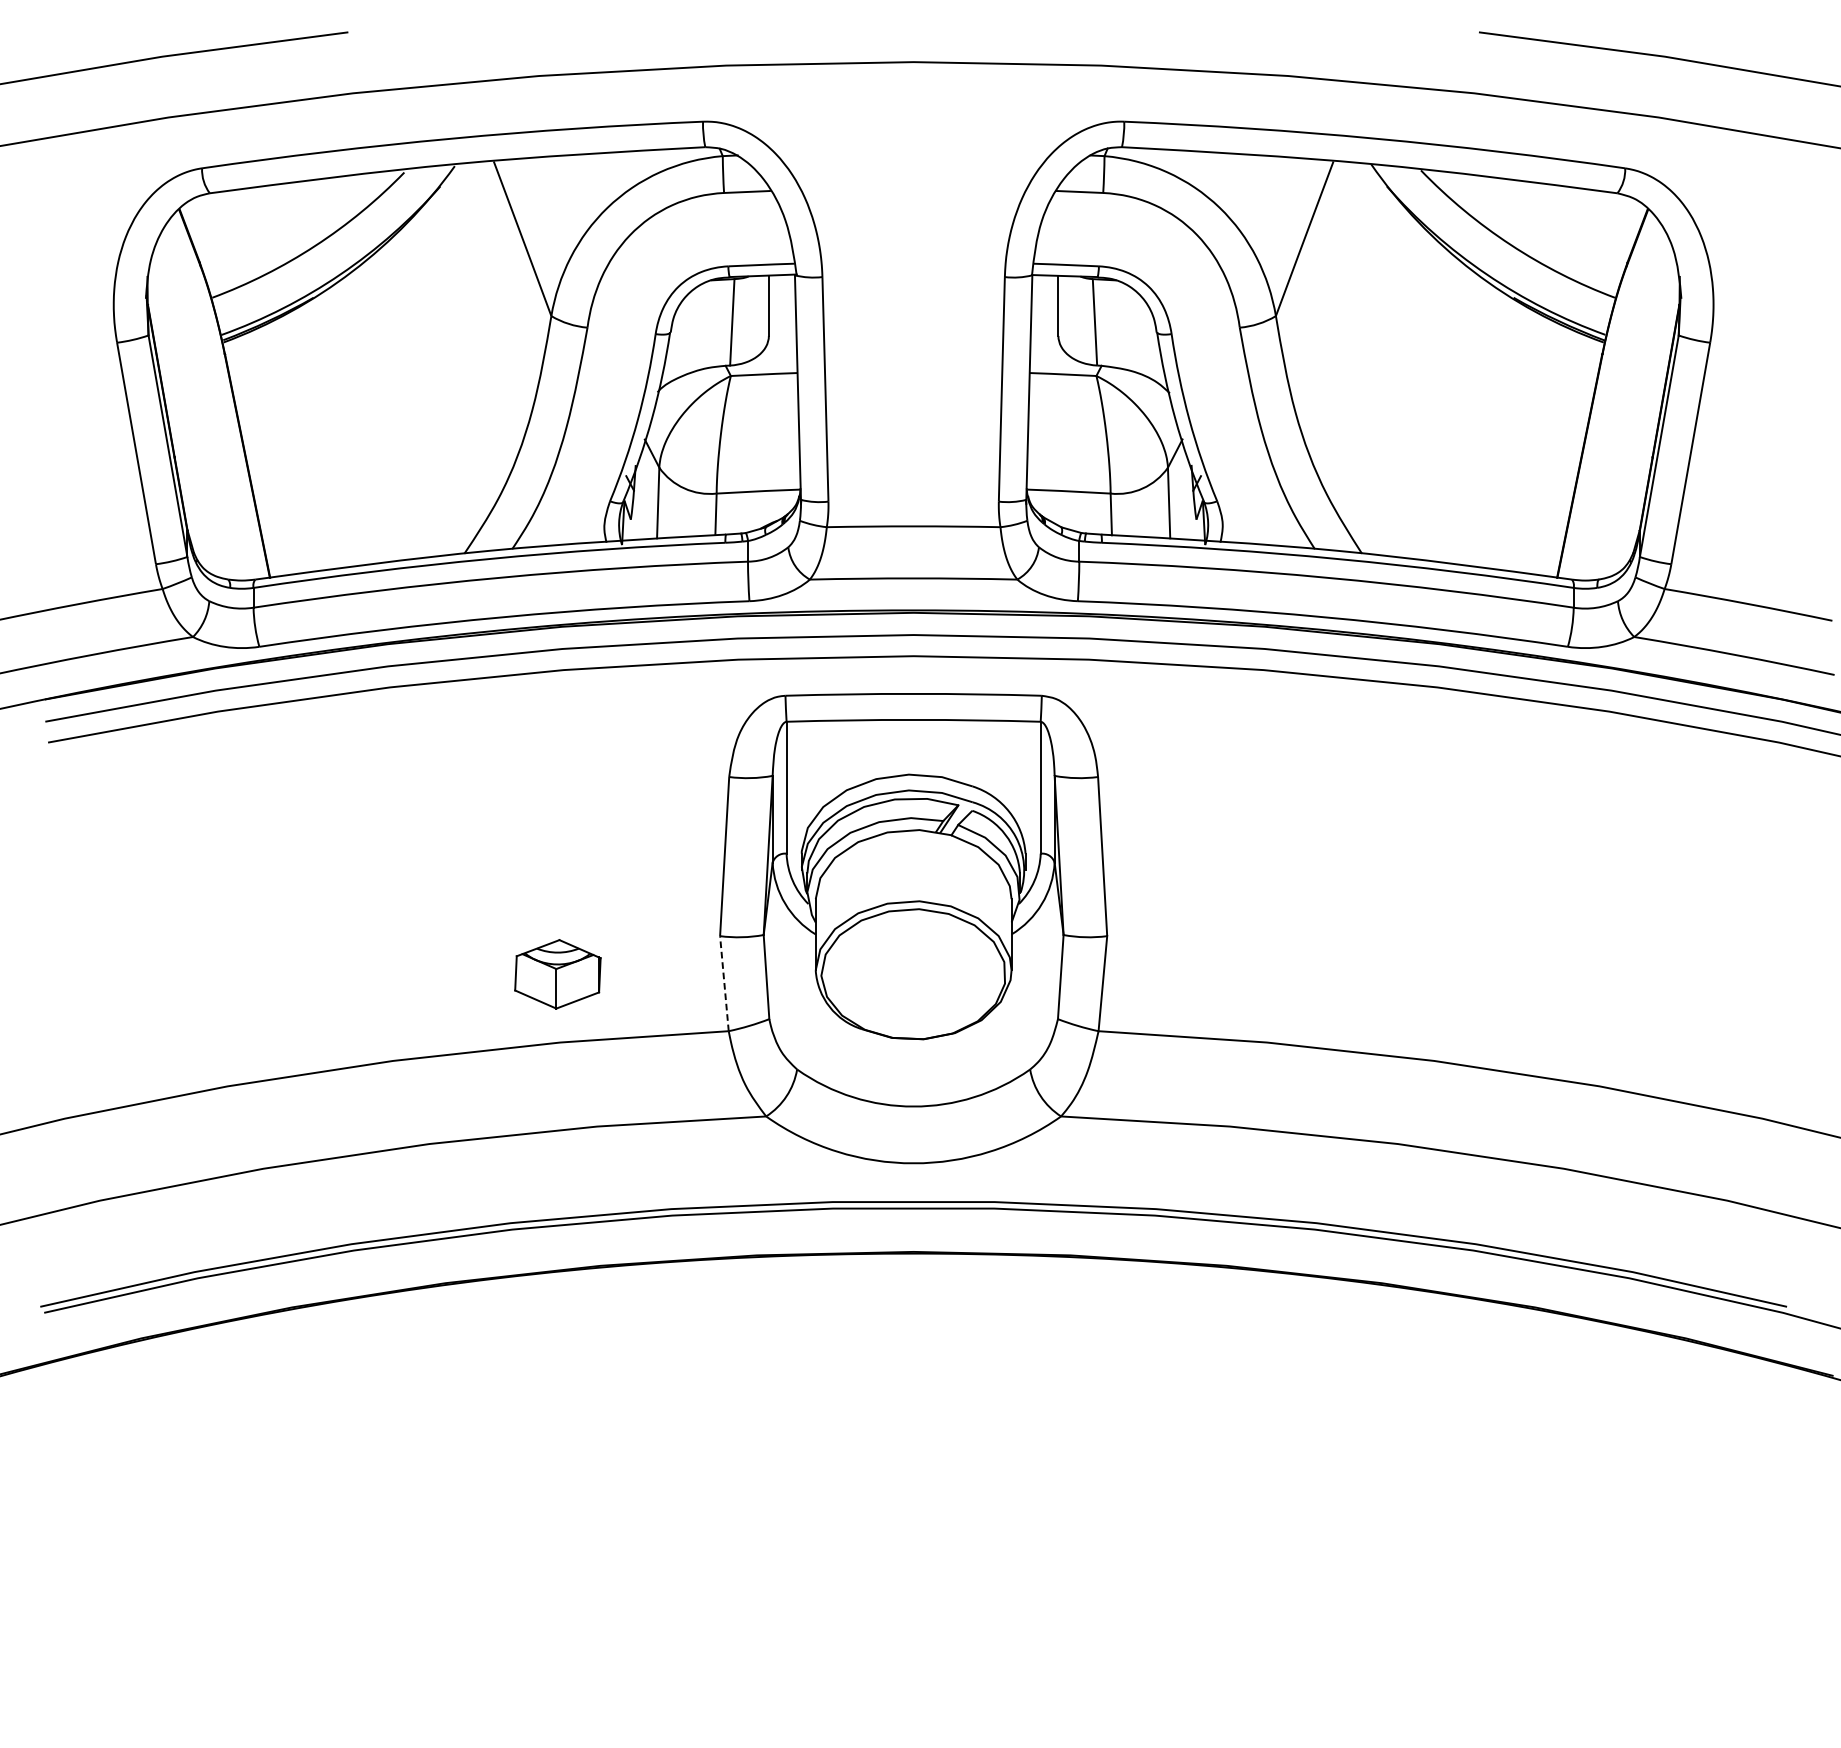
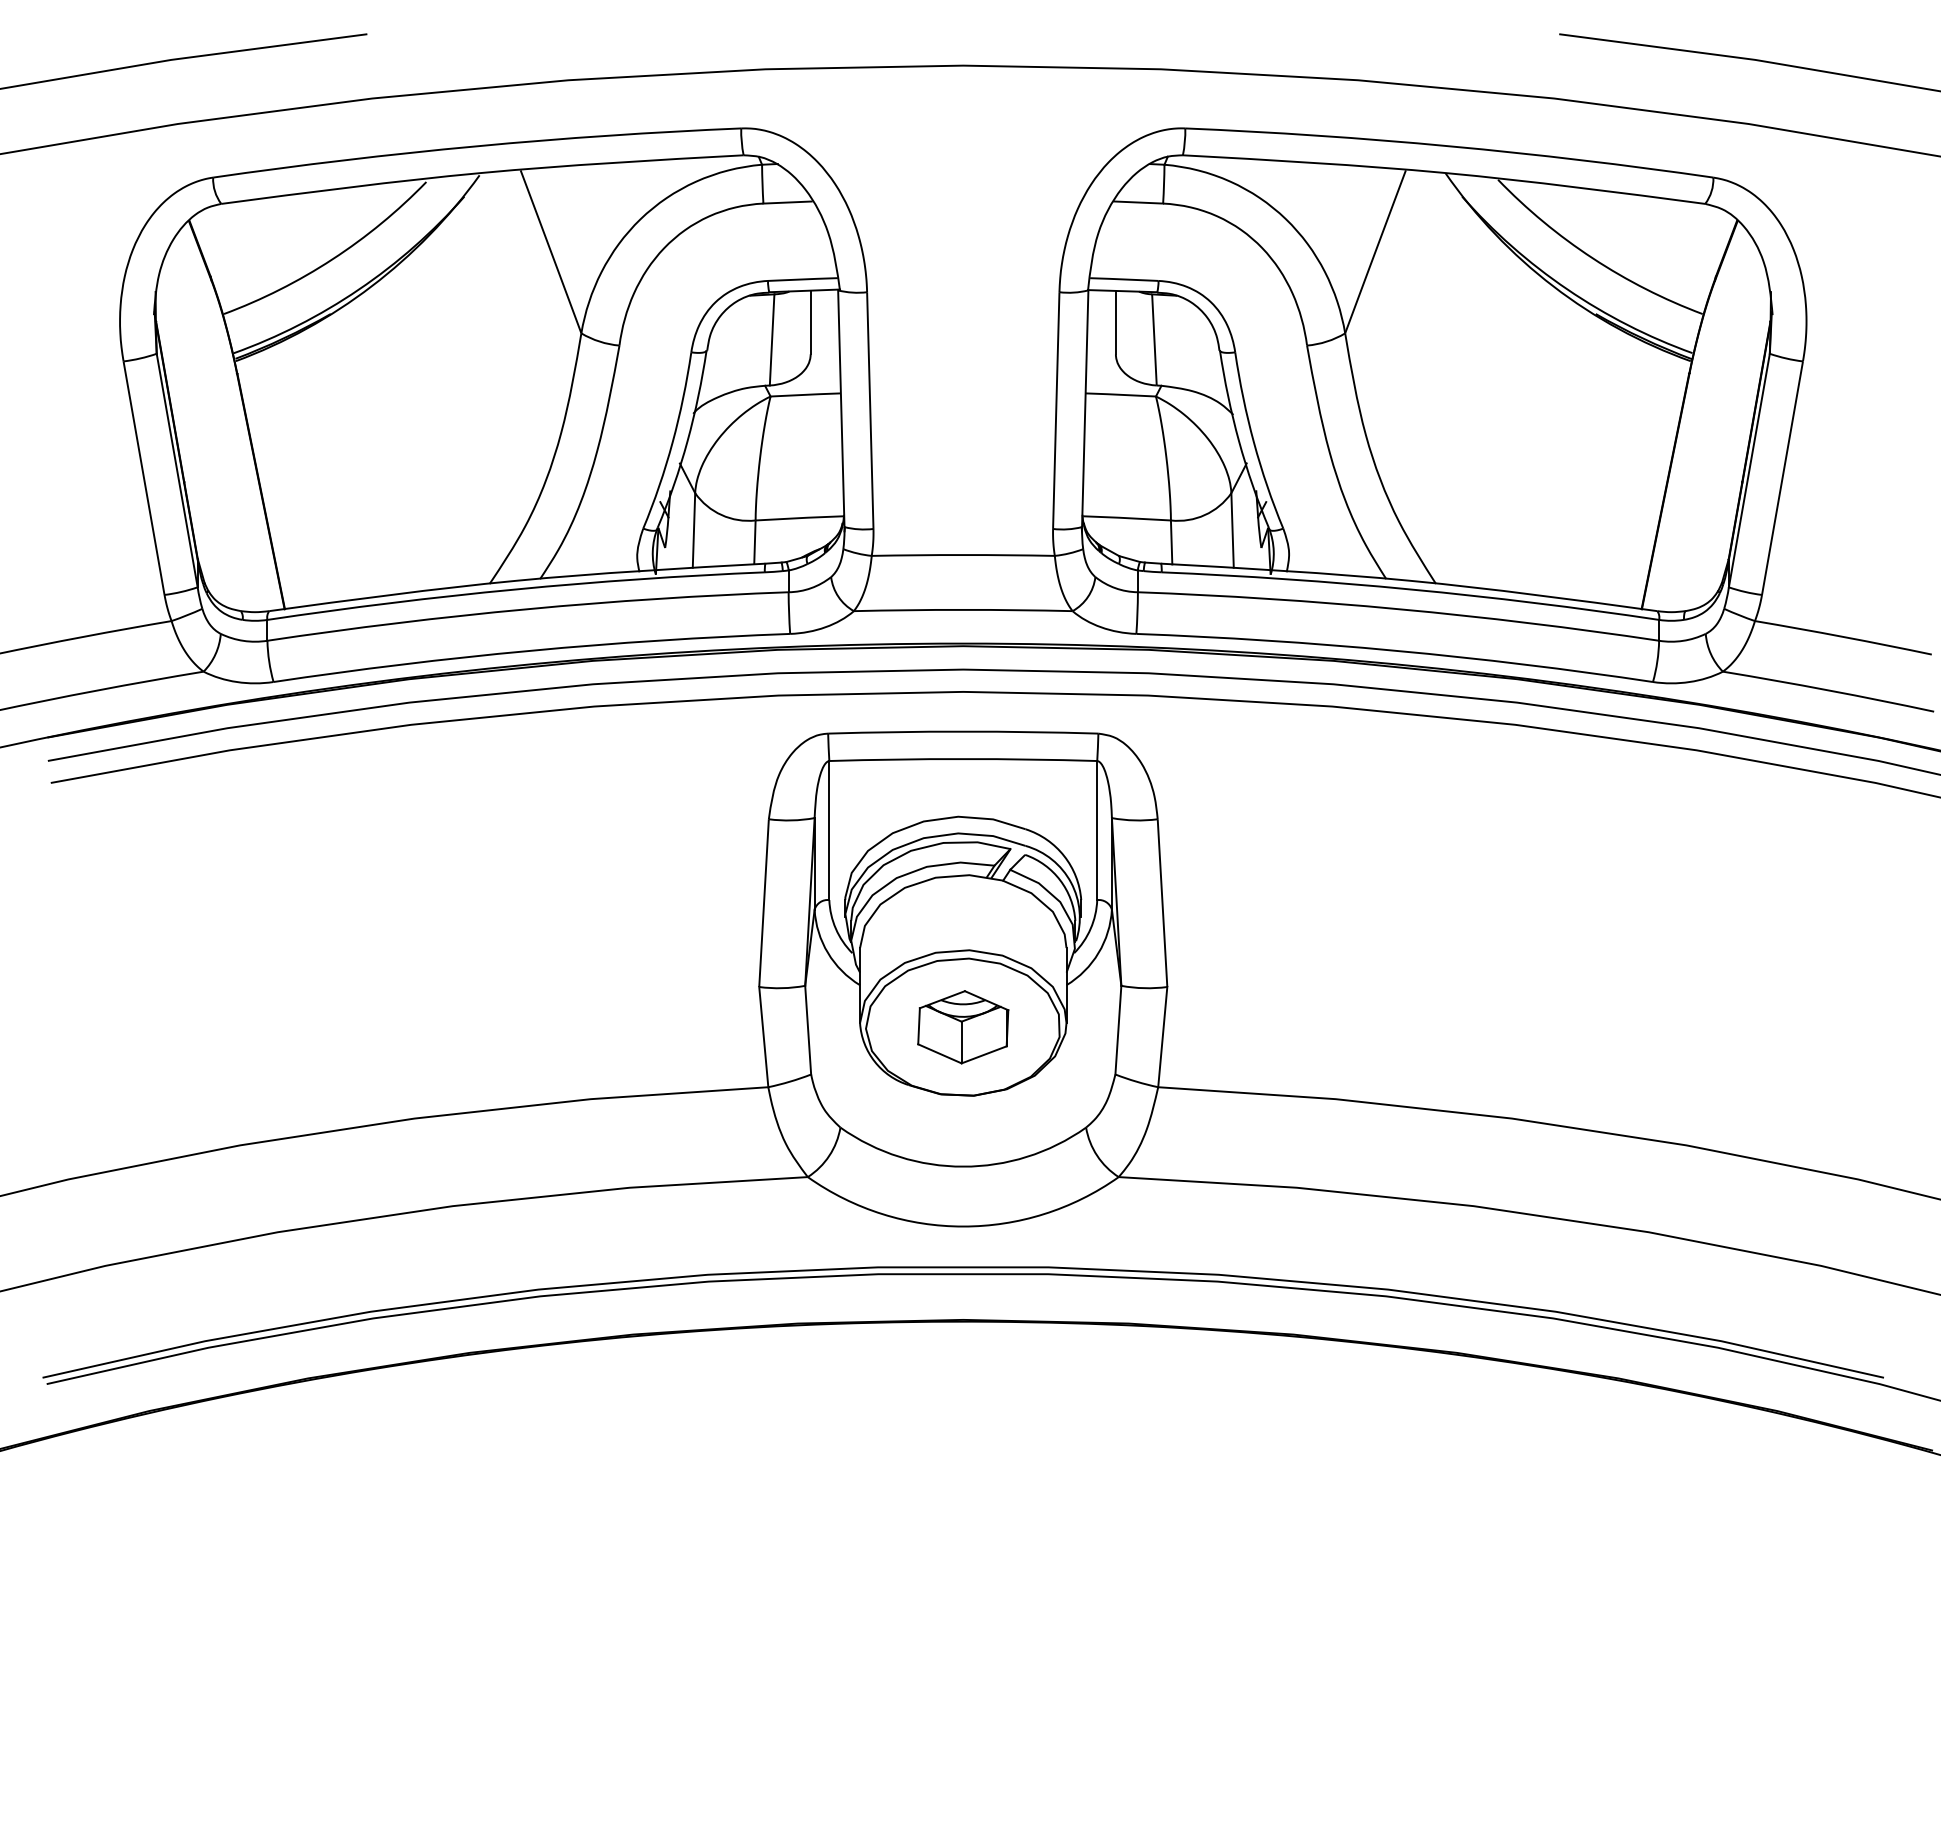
part: (558, 974) -> (963, 1027), moved
line: (724, 983) -> (763, 1036), dashed -> solid

